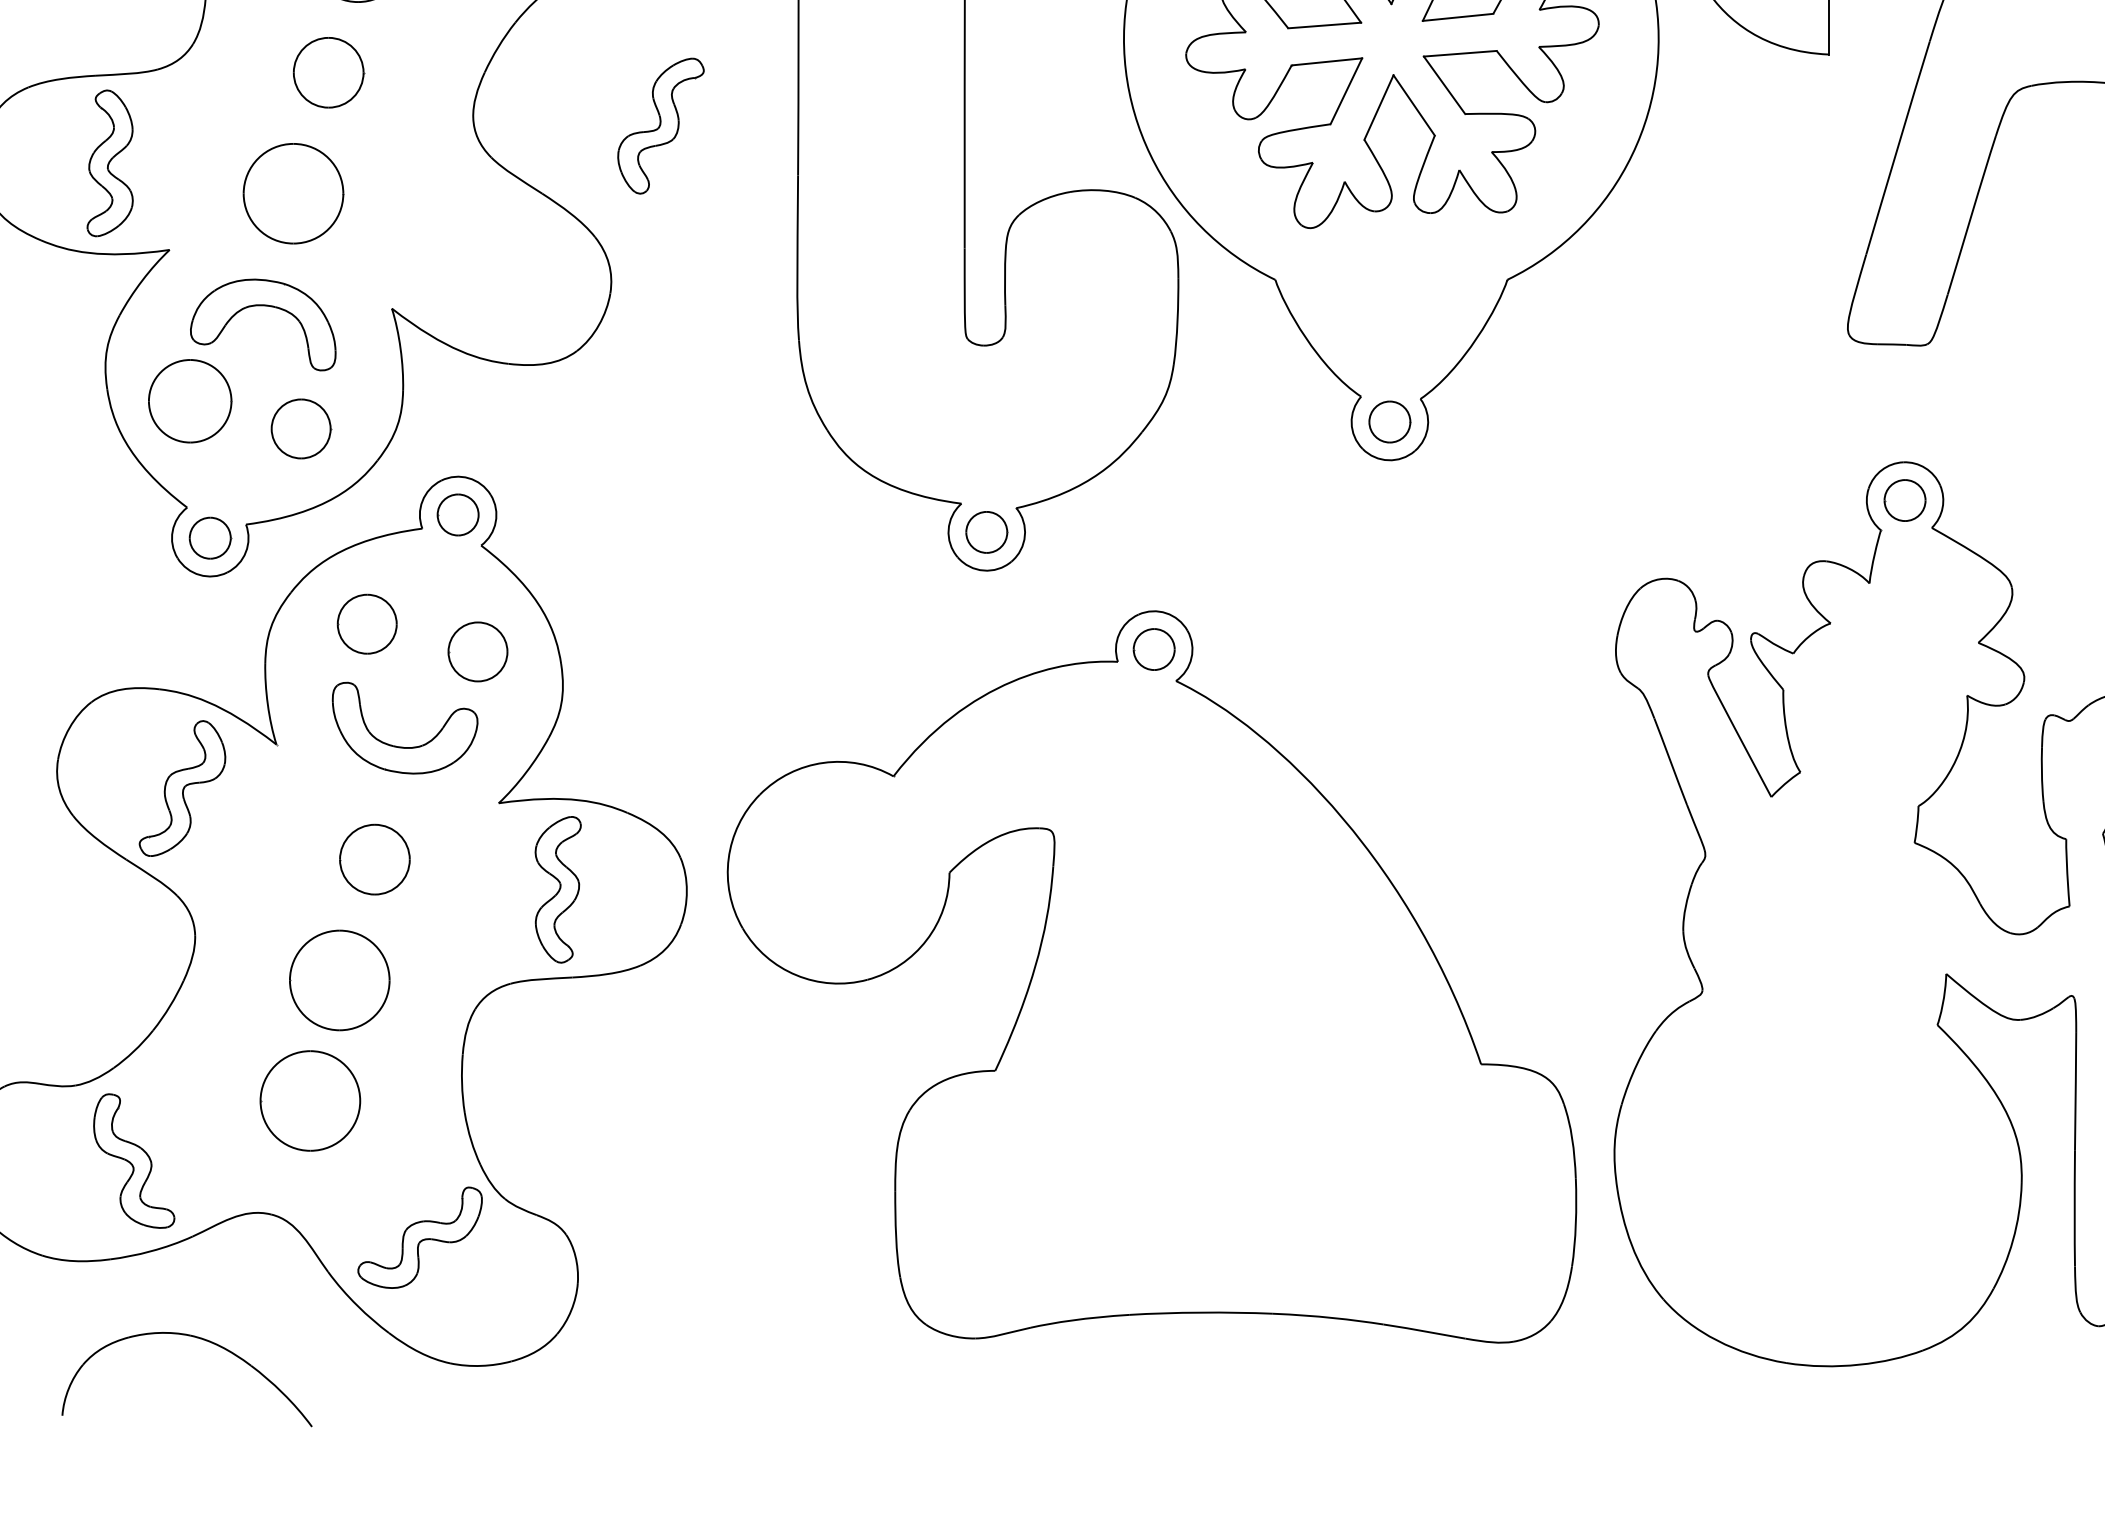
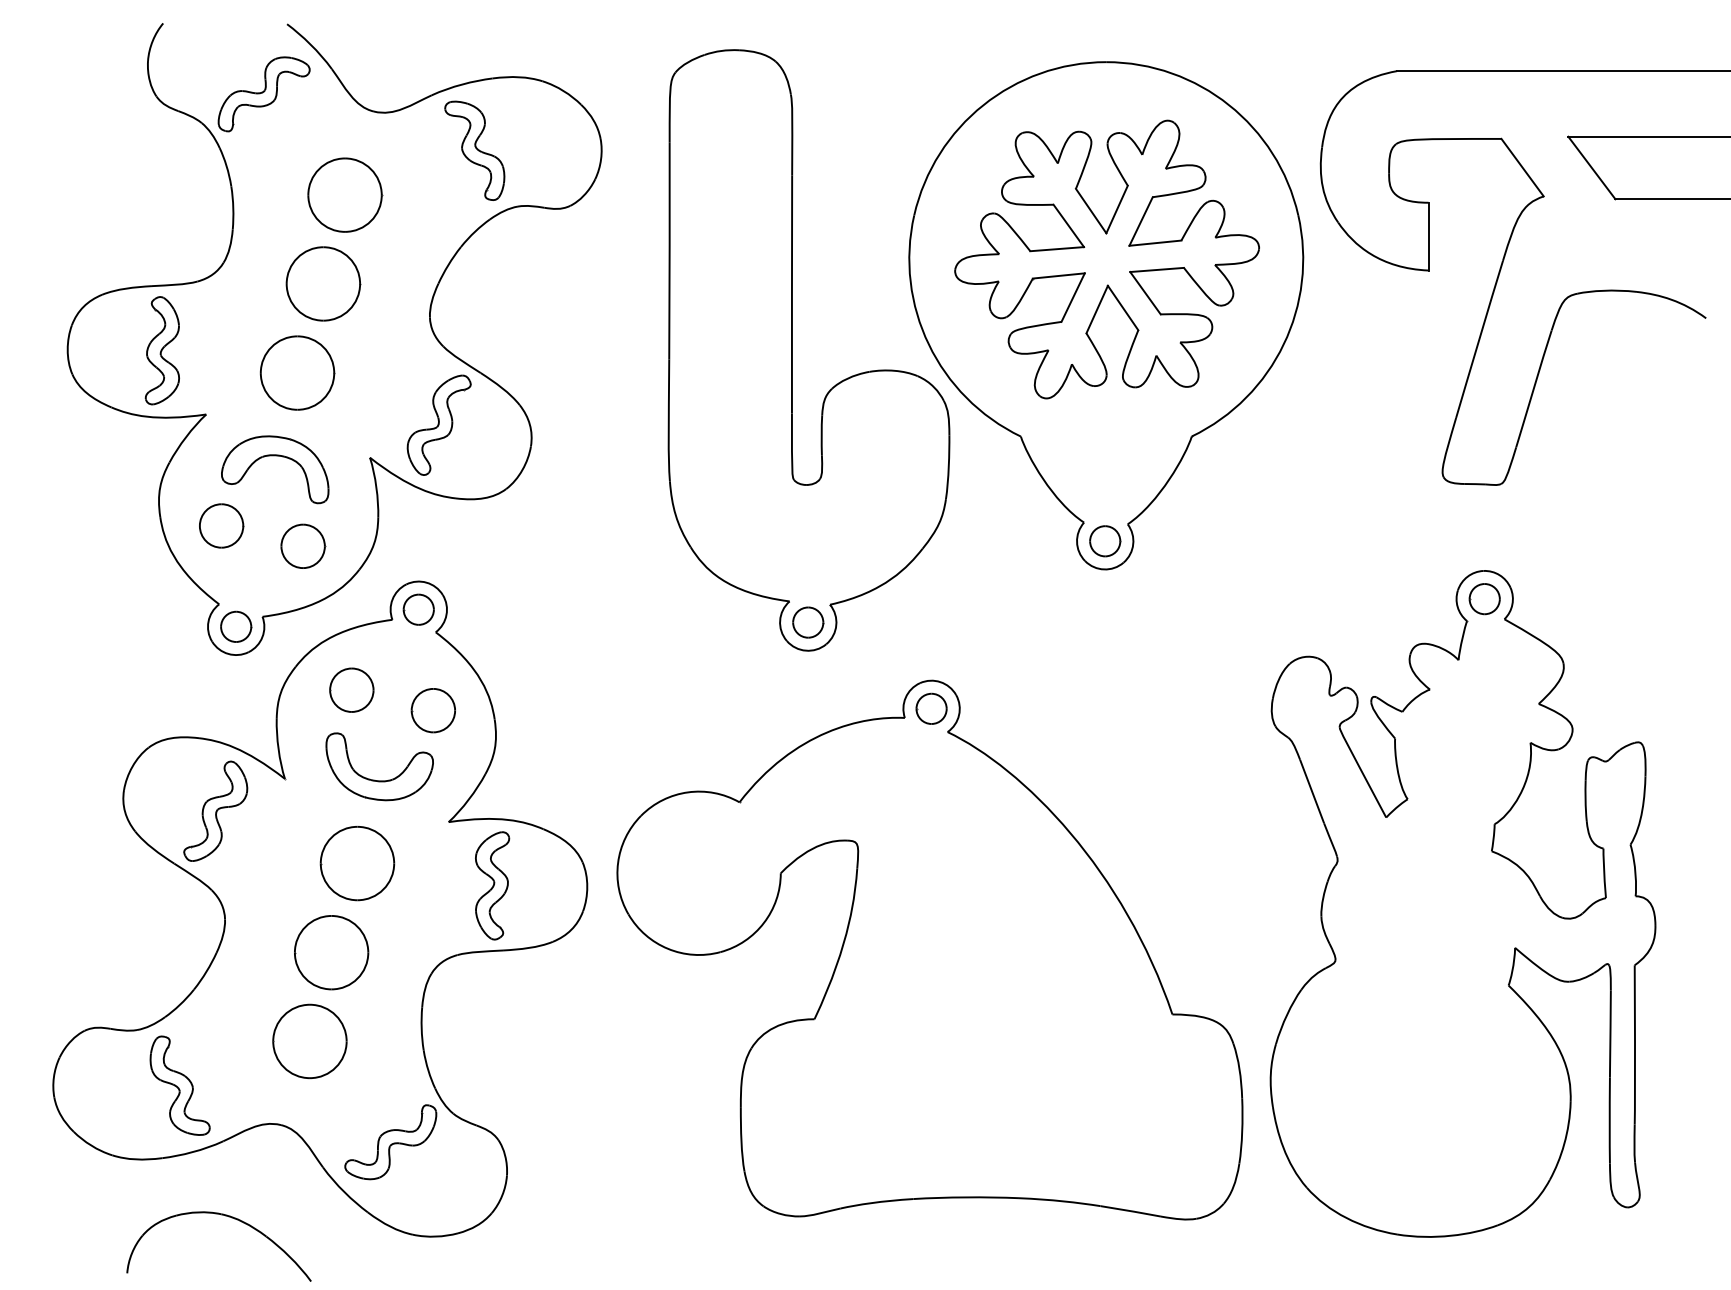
part: (328, 72) -> (323, 283), size x1.43
part: (659, 125) -> (438, 424), moved
part: (190, 400) -> (221, 525), size x0.71
part: (374, 859) -> (357, 863), size x1.43

